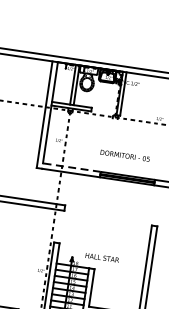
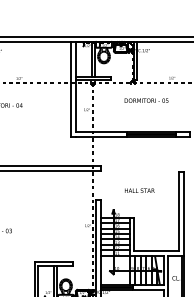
text: (125, 155) -> (146, 100), moved
line: (71, 167) -> (101, 131), dashed -> solid
text: (102, 257) -> (139, 190), moved

